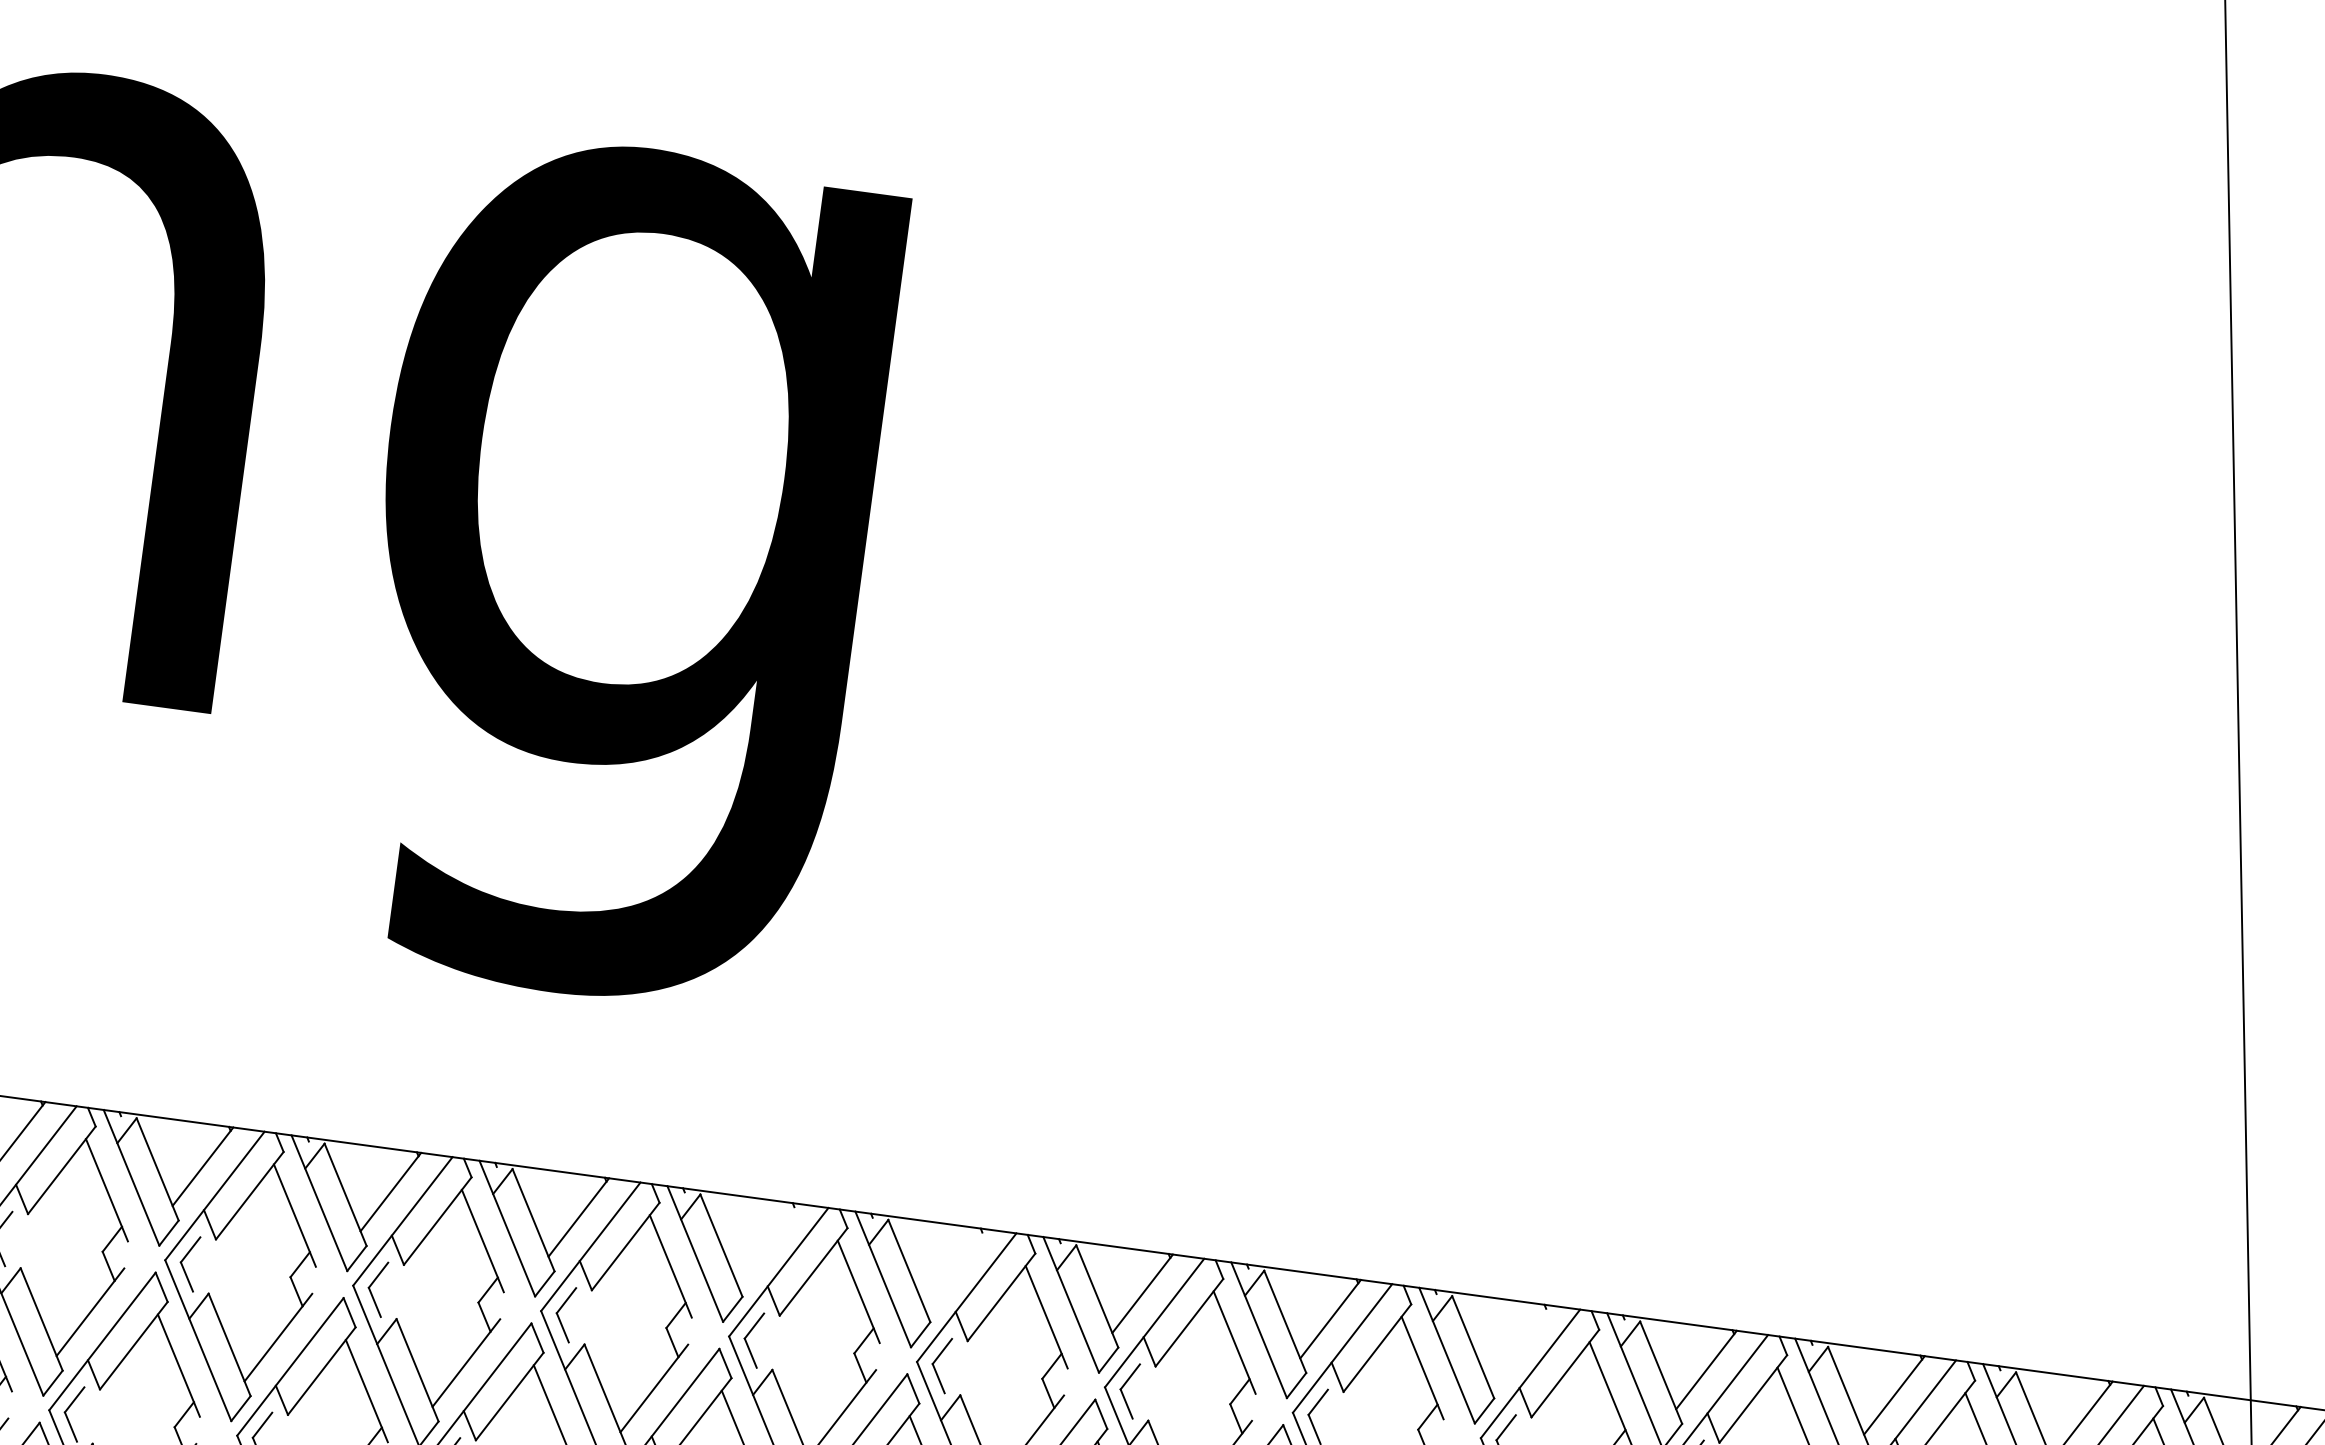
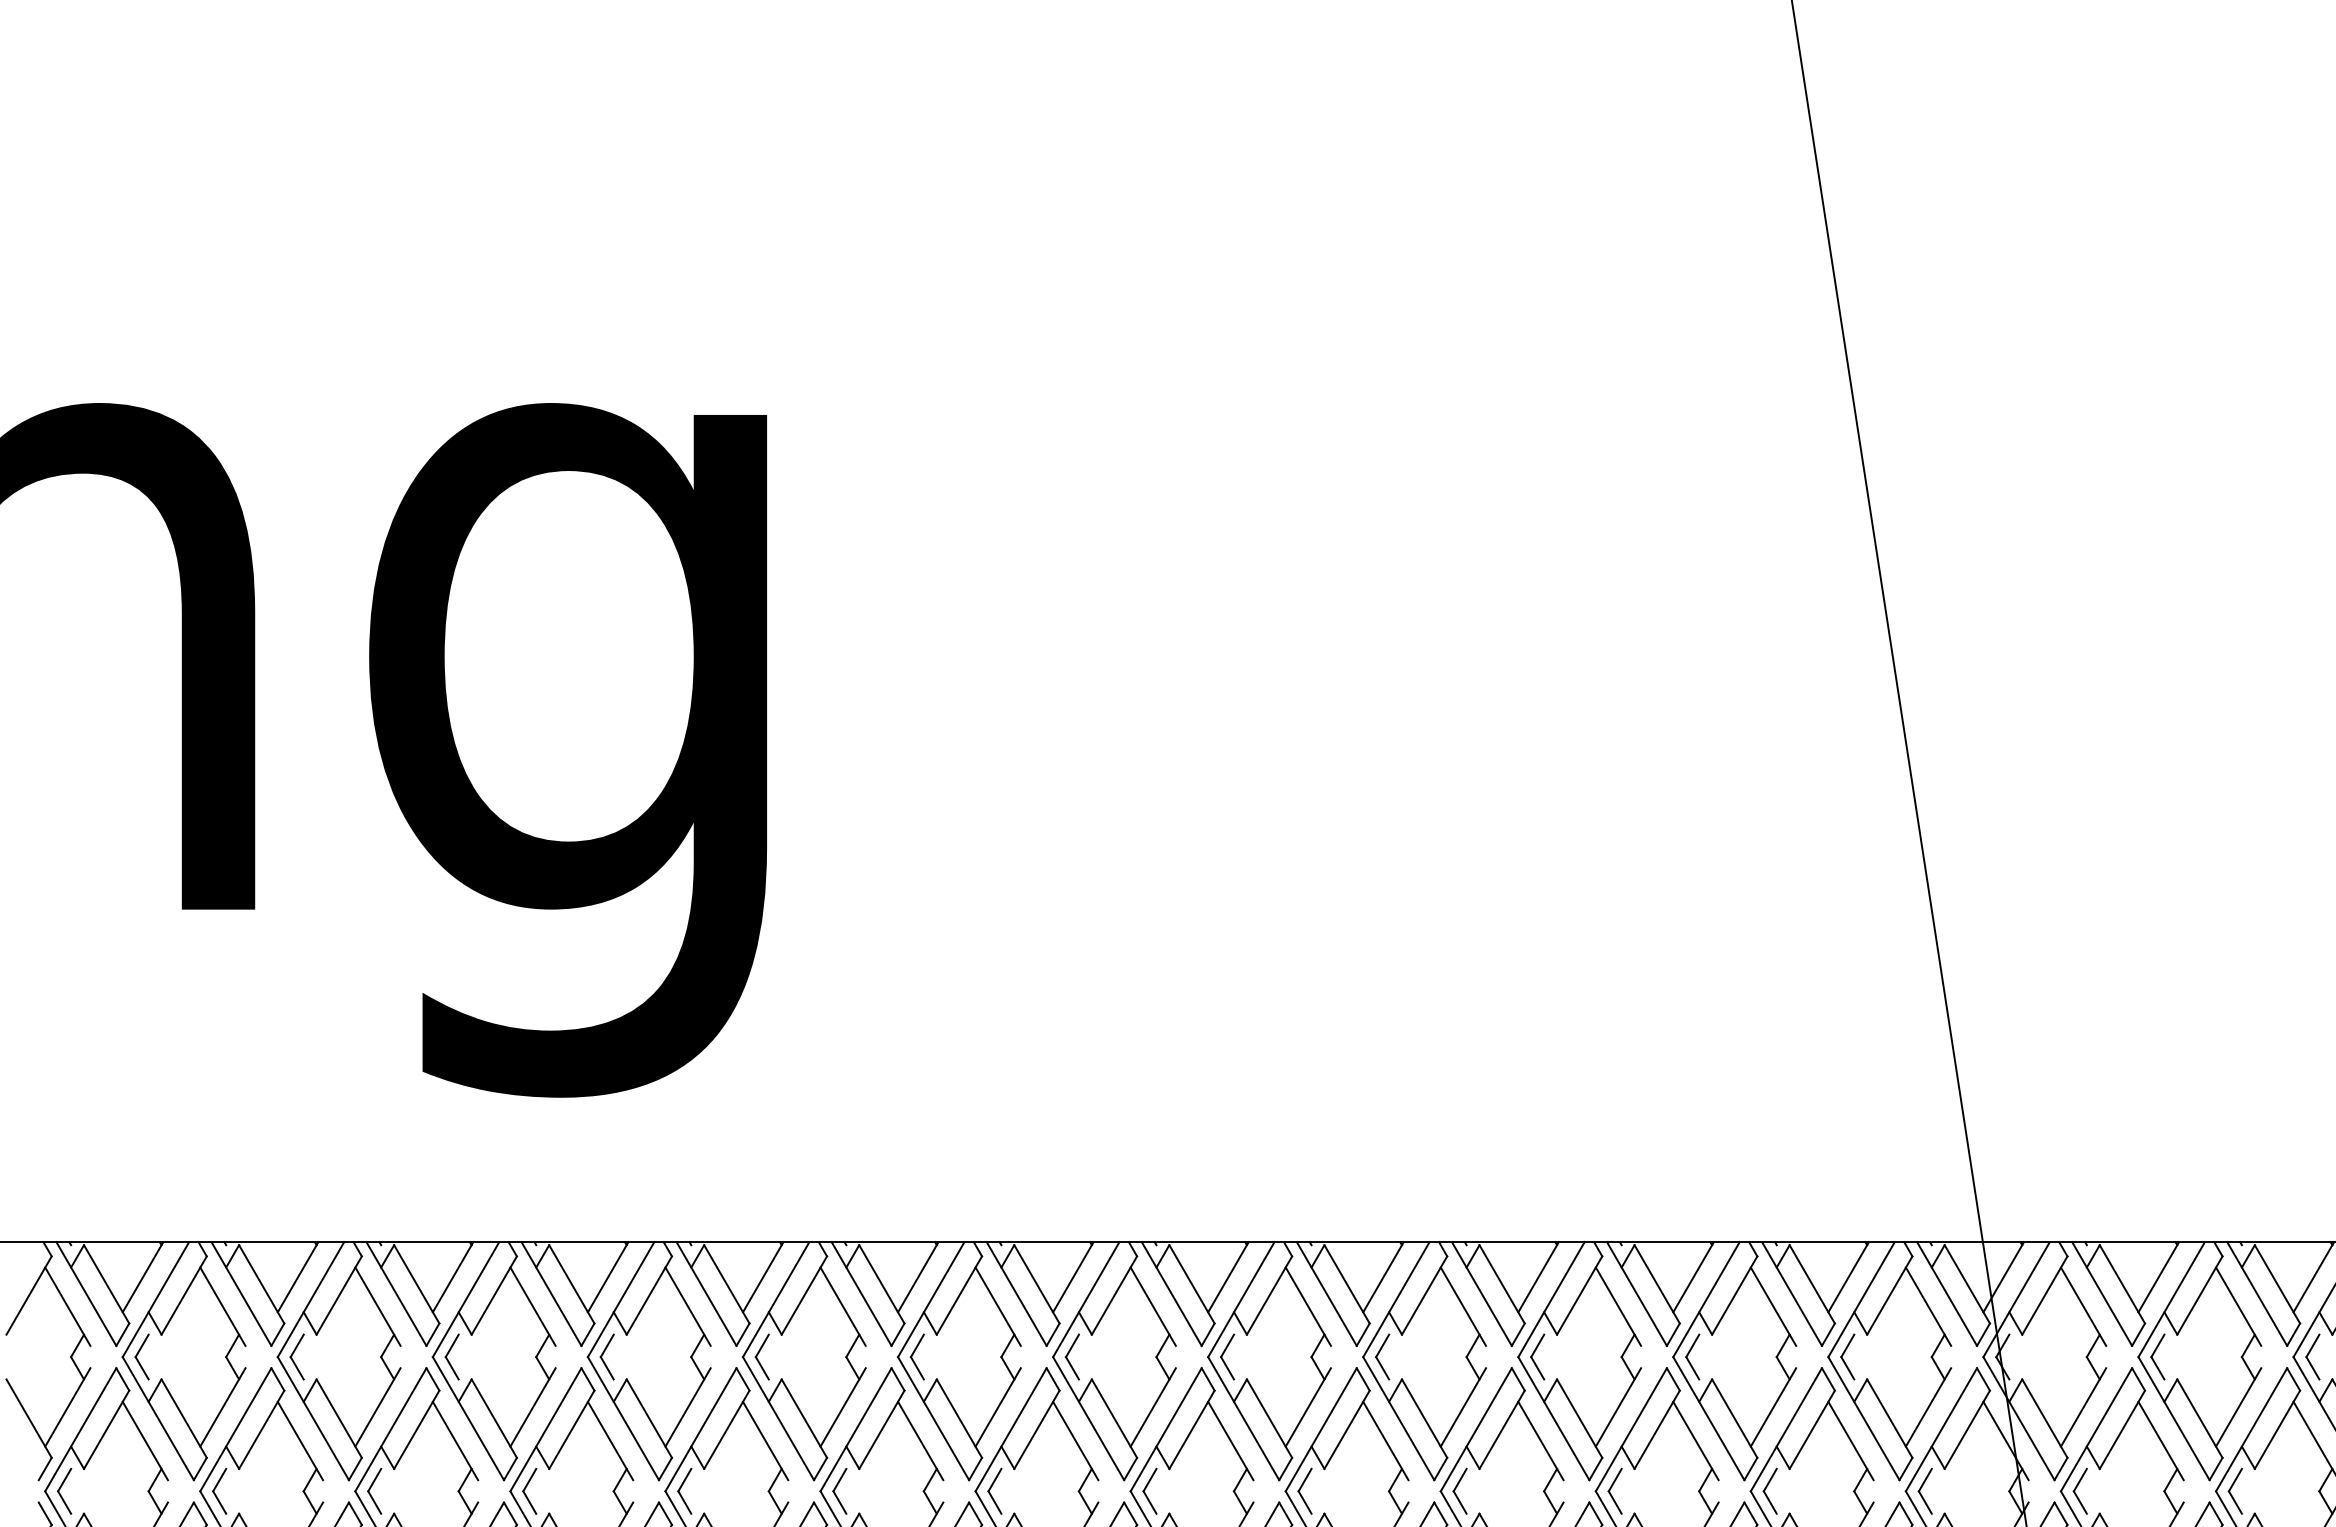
line: (767, 1243) -> (763, 1277), added
line: (954, 1268) -> (918, 1277), added
line: (1518, 1344) -> (1383, 1277), added

